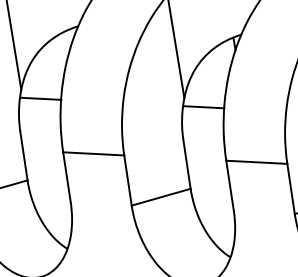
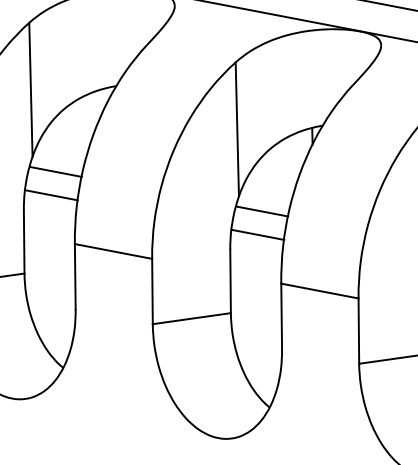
line: (40, 117) -> (51, 195), added
line: (202, 125) -> (257, 234), added

